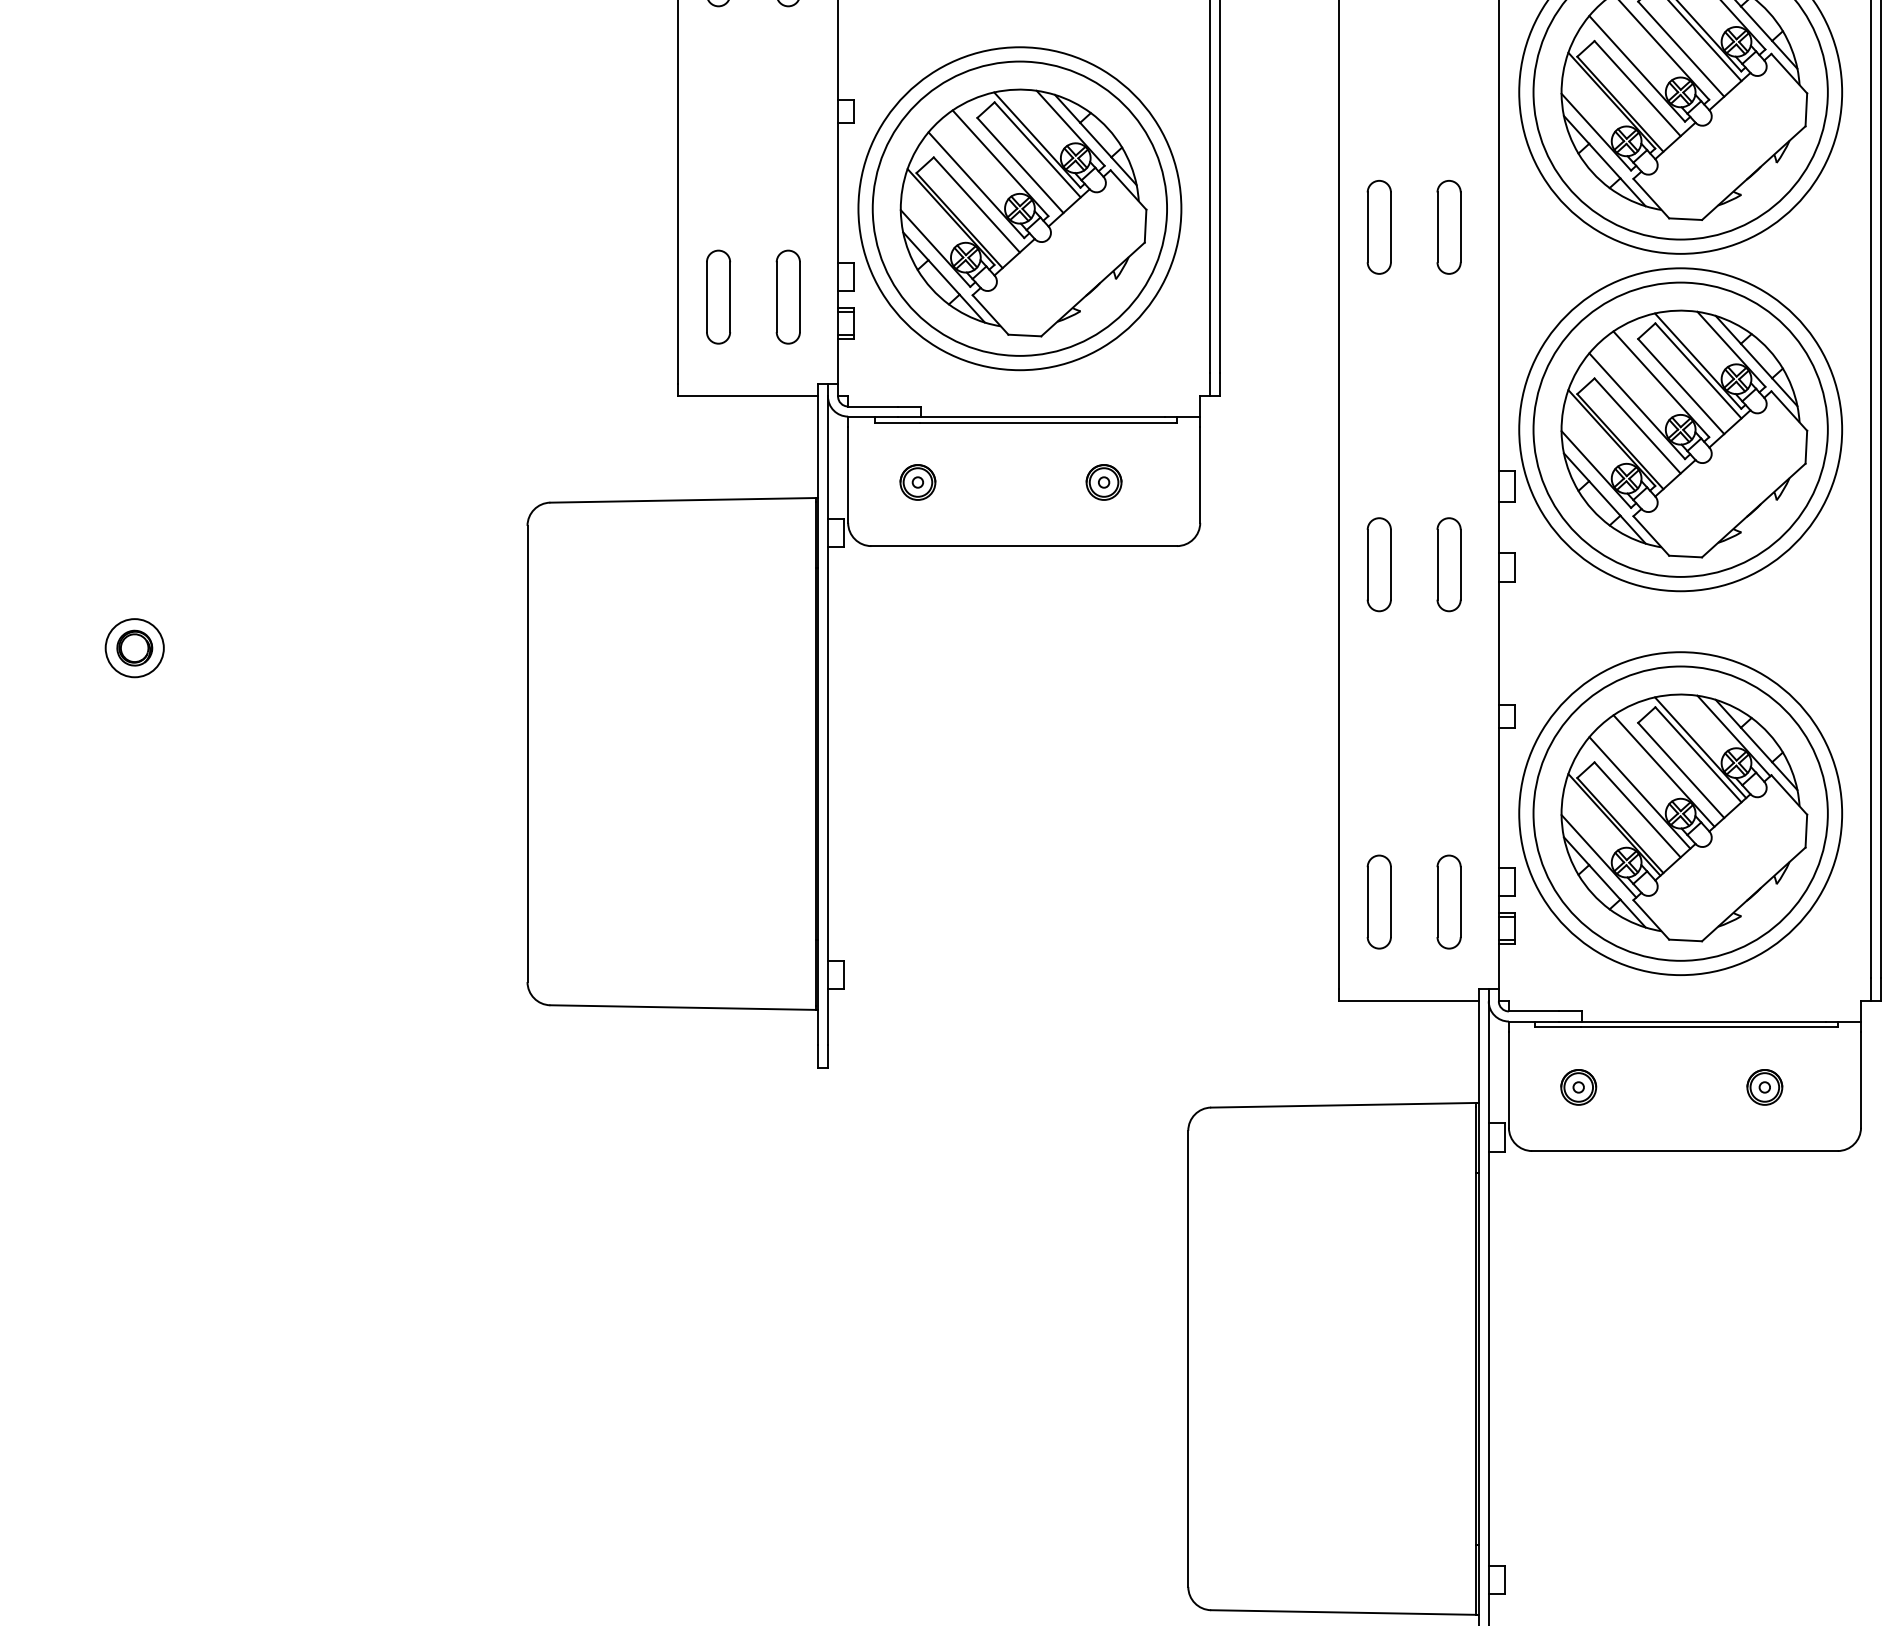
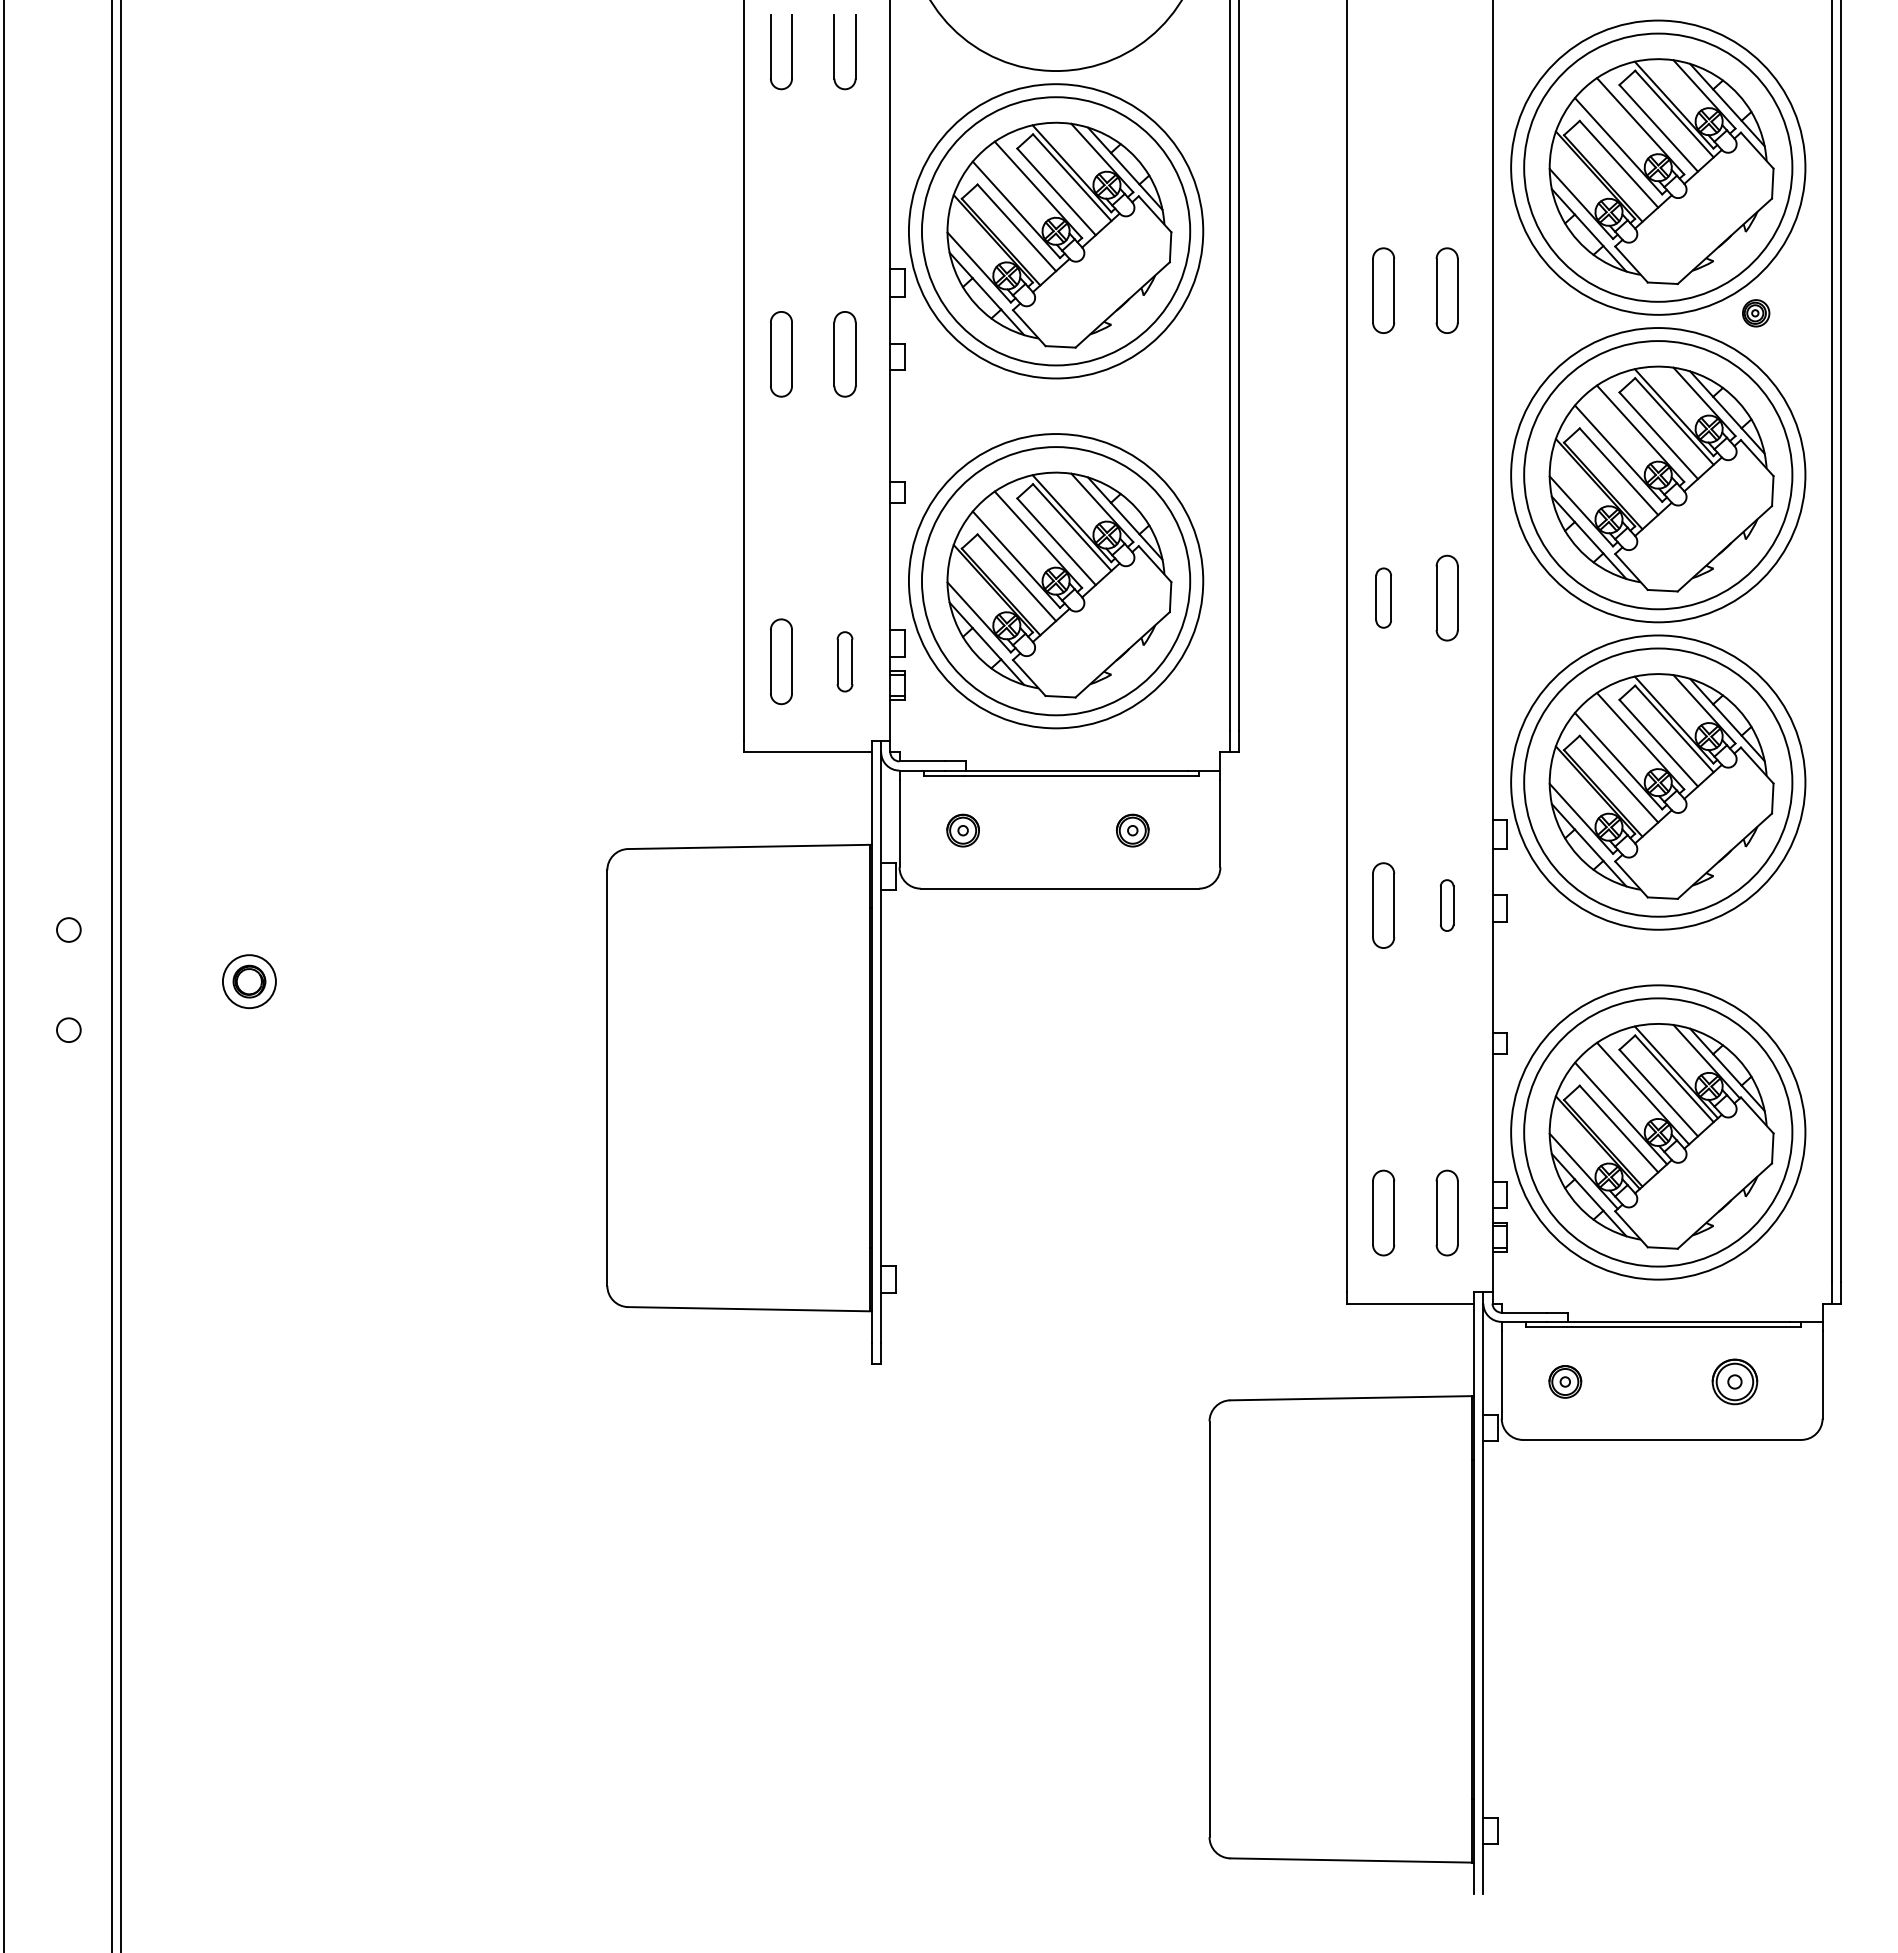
part: (1379, 226) -> (1383, 597), size x0.7
part: (787, 296) -> (844, 661), size x0.7
part: (1448, 564) -> (1446, 905), size x0.6
part: (1764, 1086) -> (1734, 1381), size x1.4

